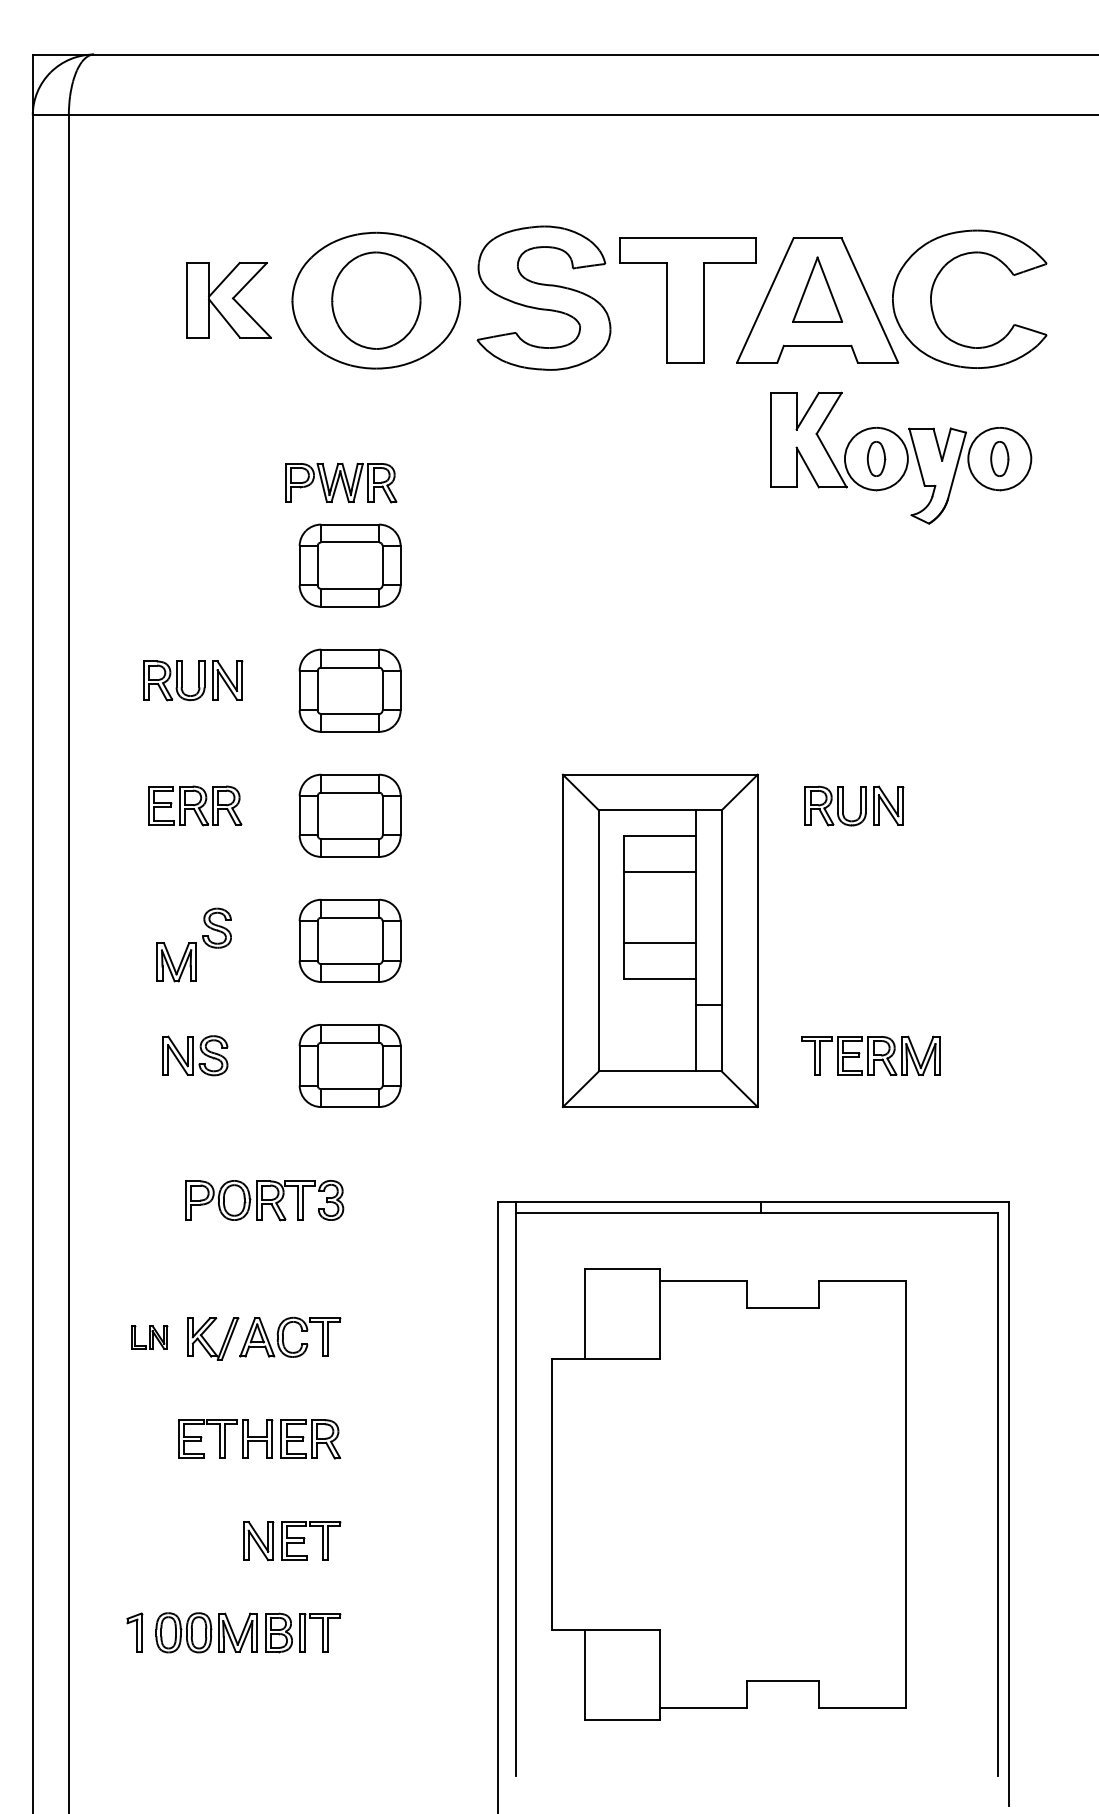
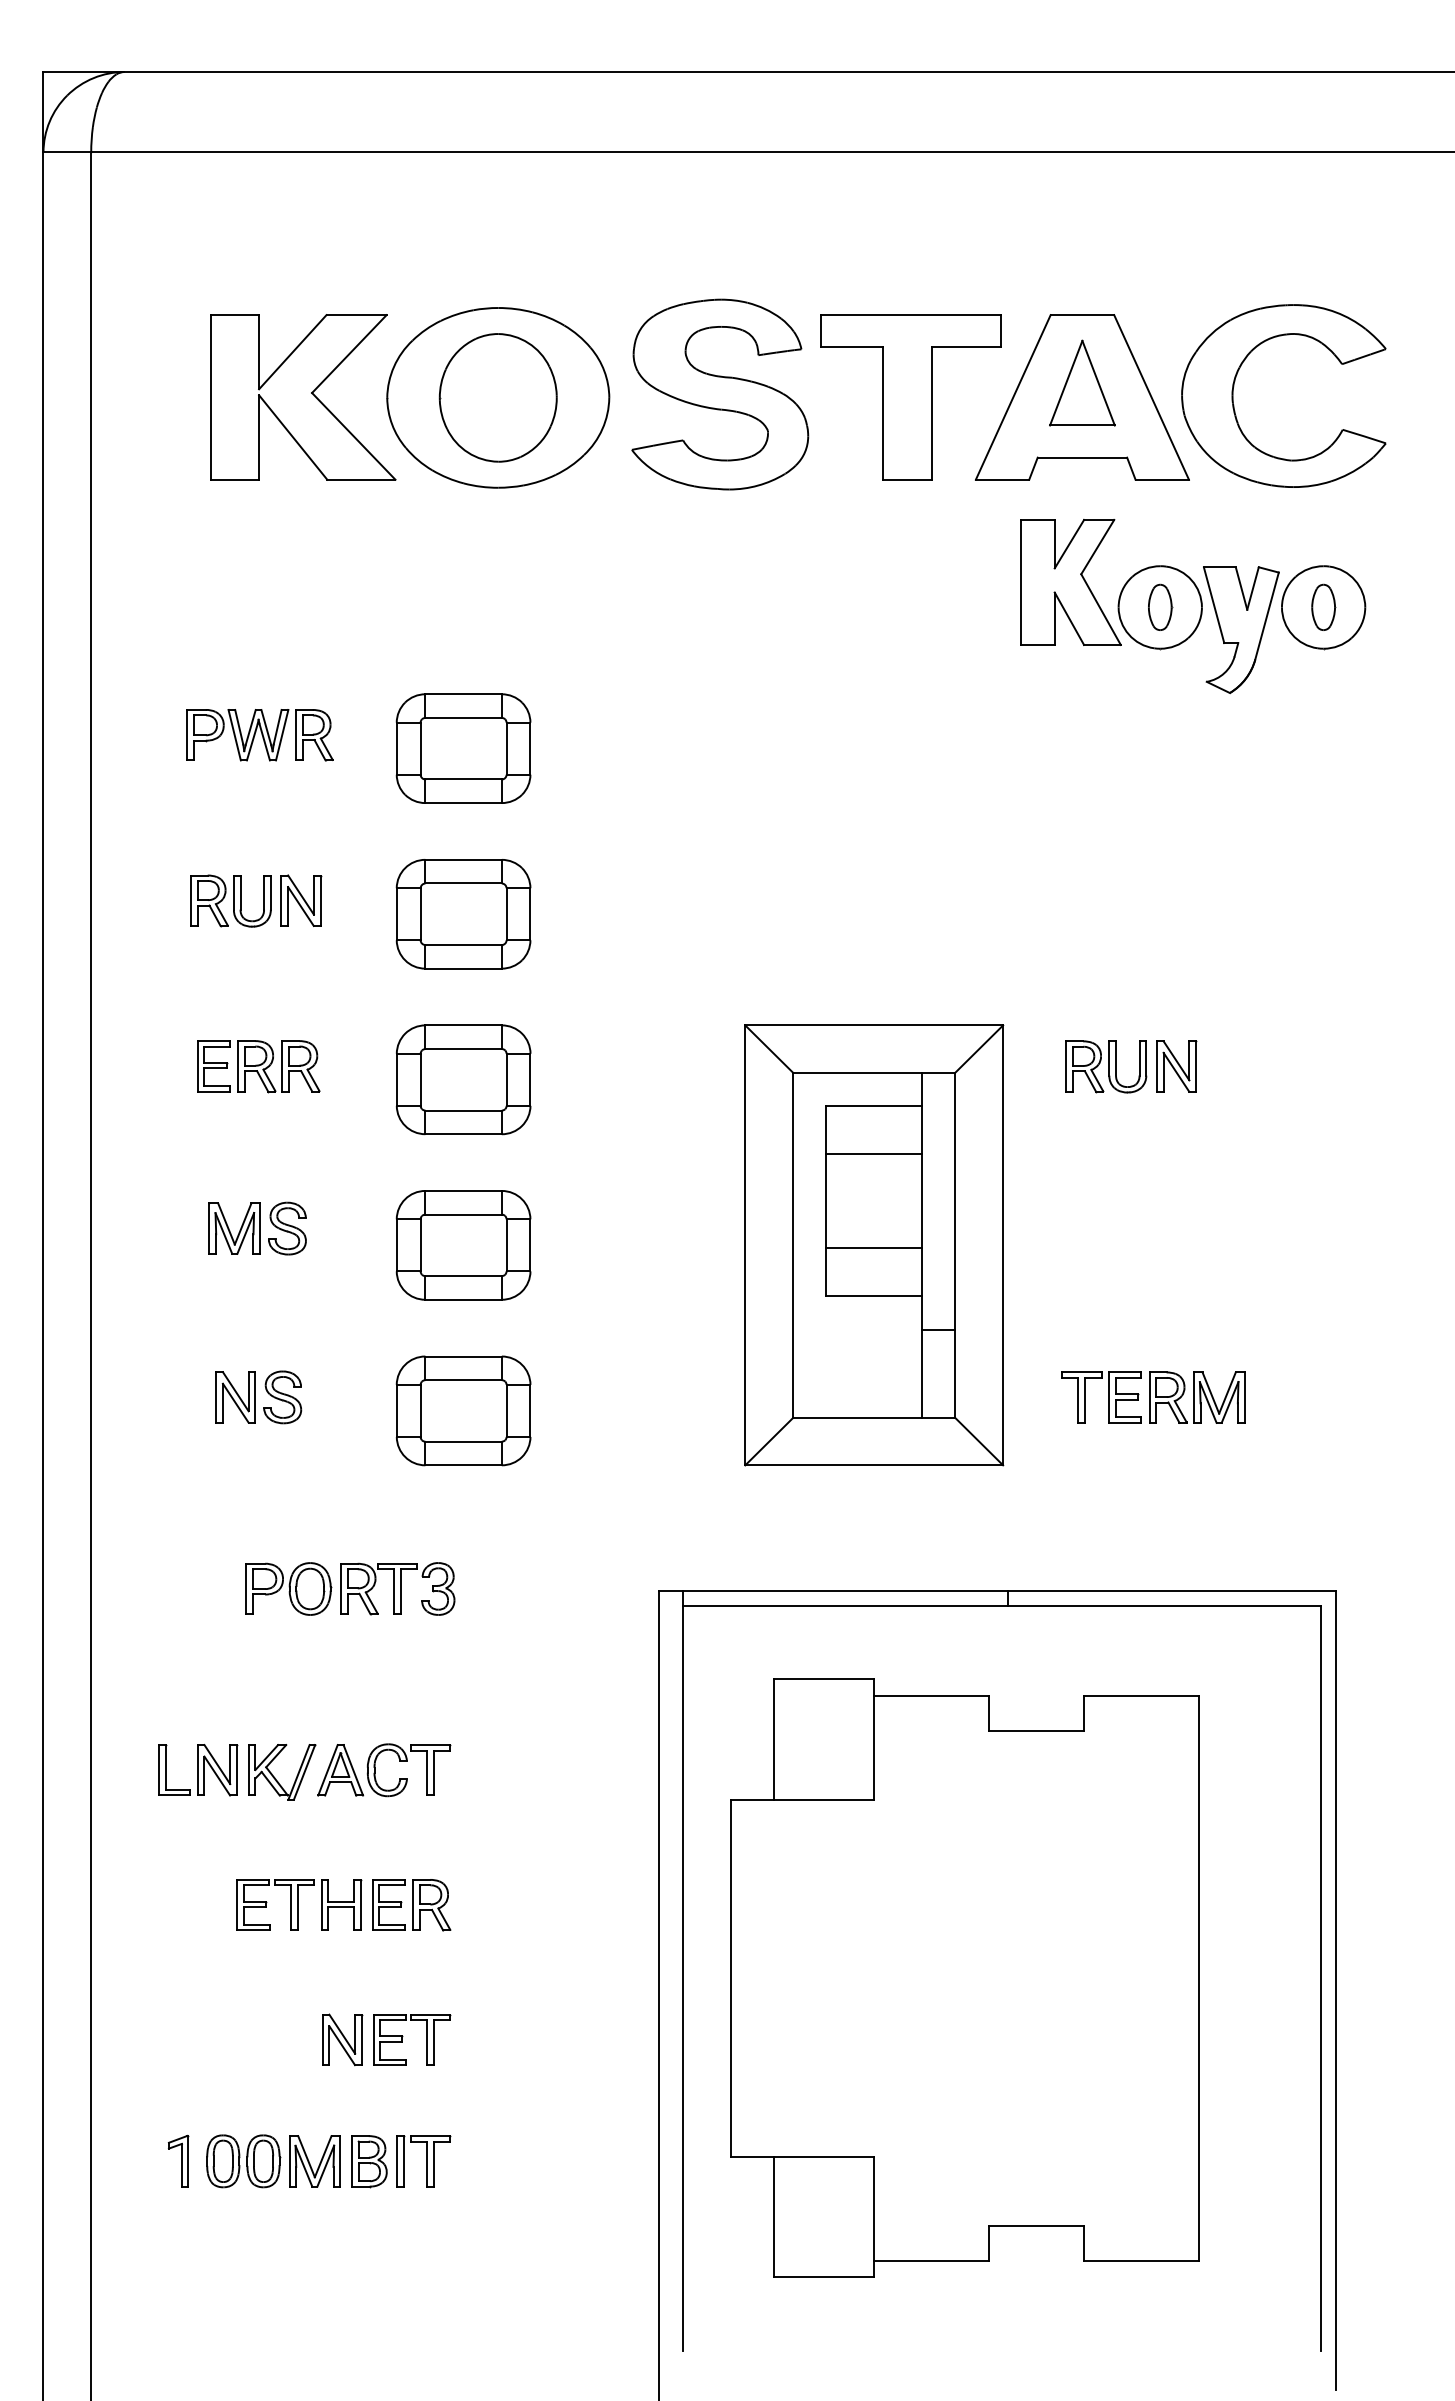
part: (229, 300) -> (303, 397), size x1.67
part: (341, 483) -> (259, 735), moved
part: (176, 962) -> (234, 1228), moved
part: (149, 1337) -> (198, 1770), size x1.67

